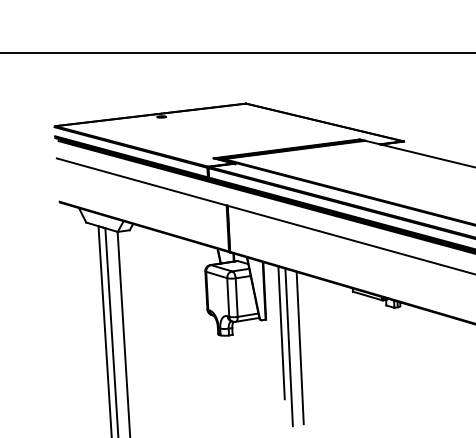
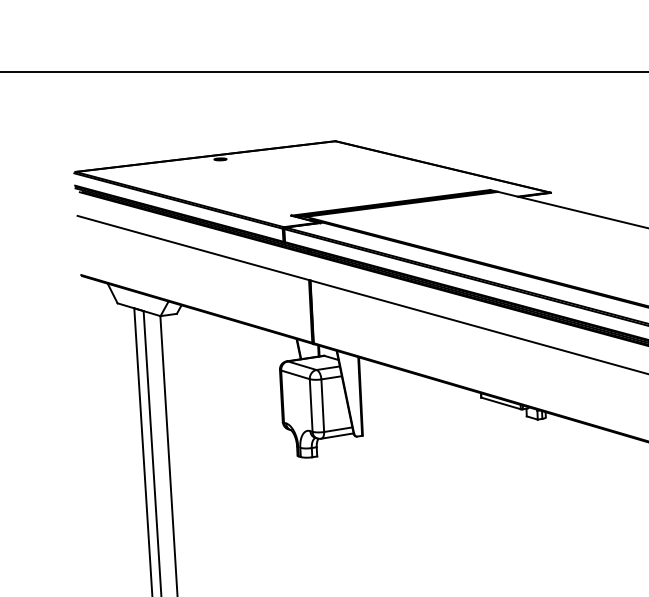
line: (281, 332) -> (383, 453), removed
line: (288, 347) -> (393, 473), removed
line: (299, 348) -> (408, 475), removed

